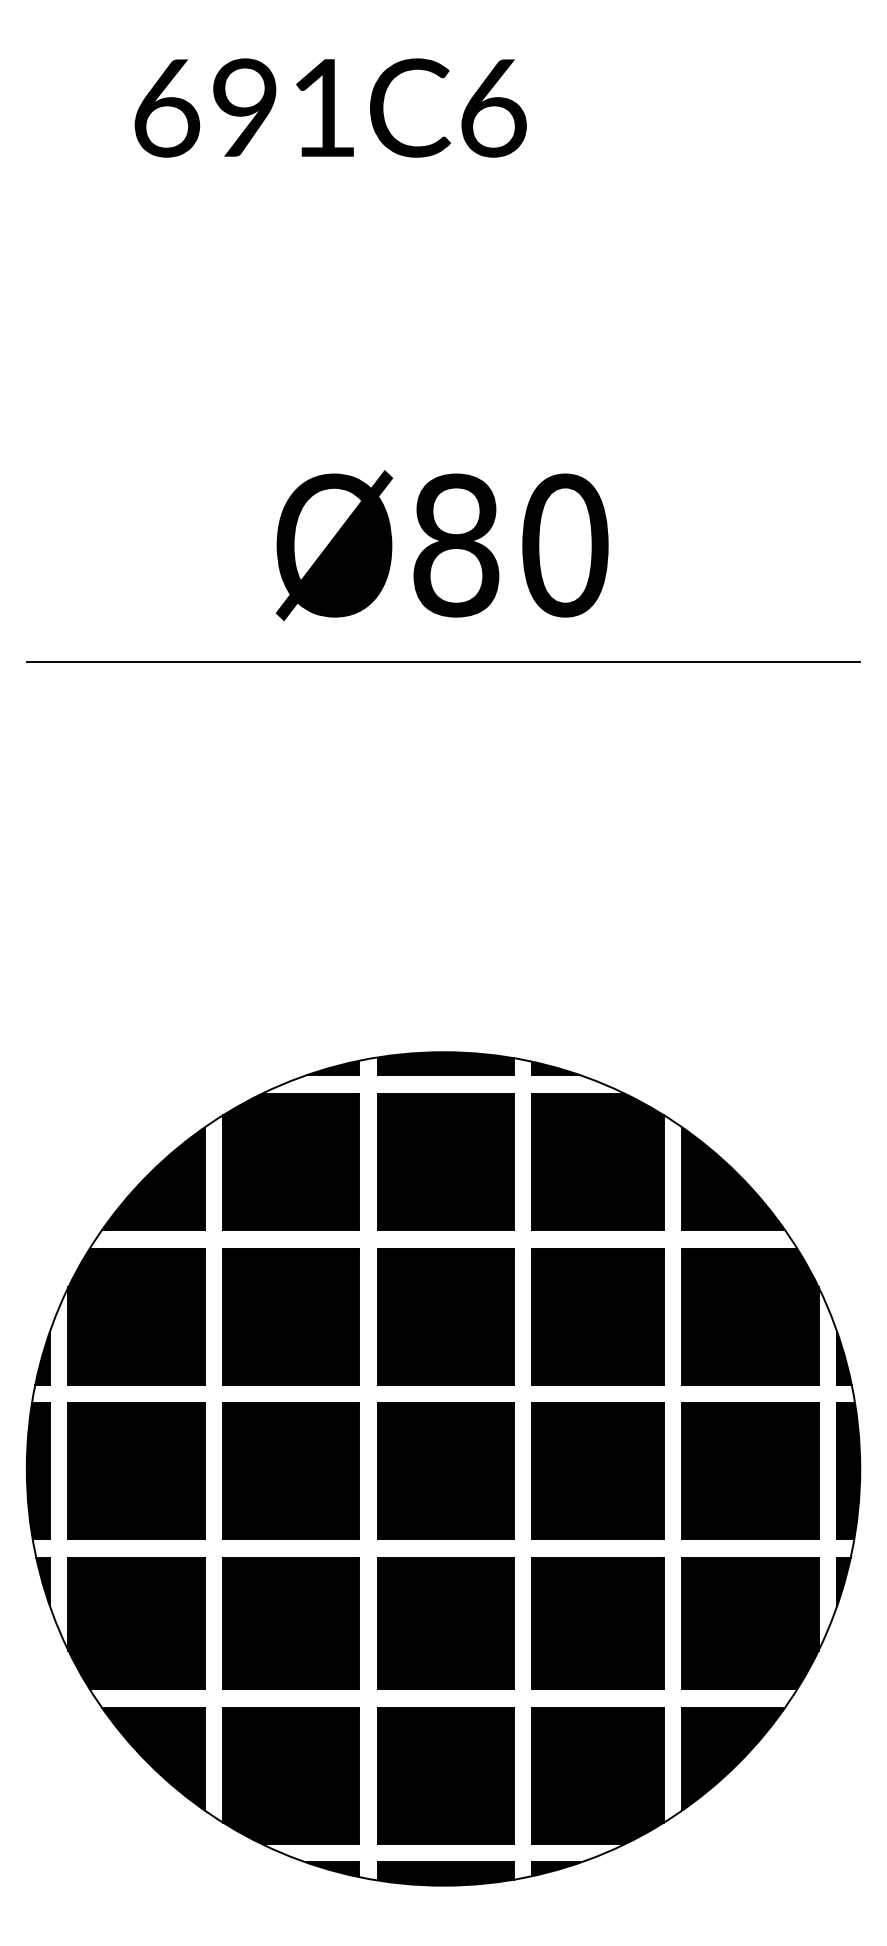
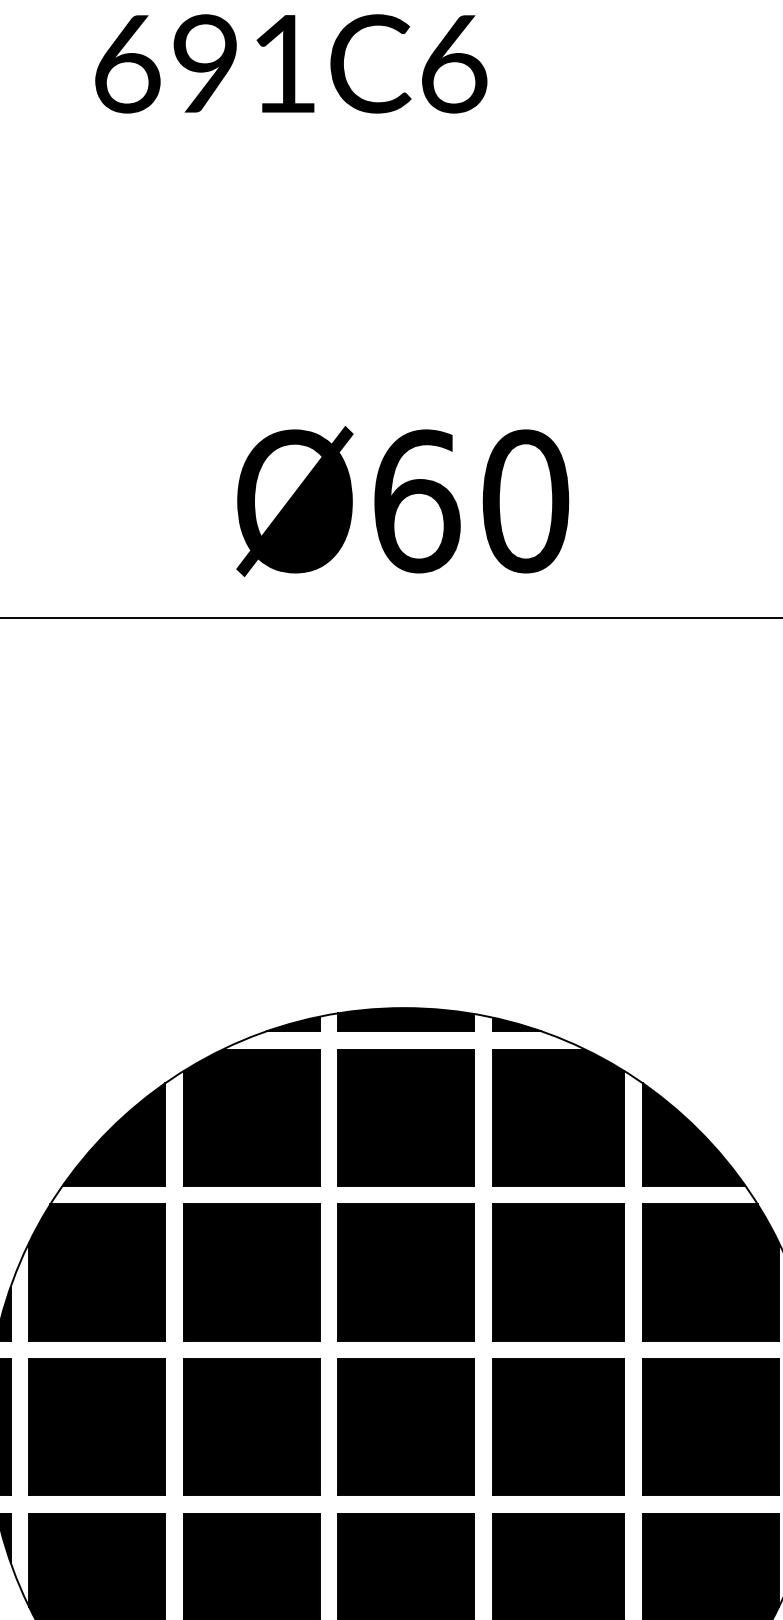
text: (456, 545) -> (417, 501), Ø80 -> Ø60

